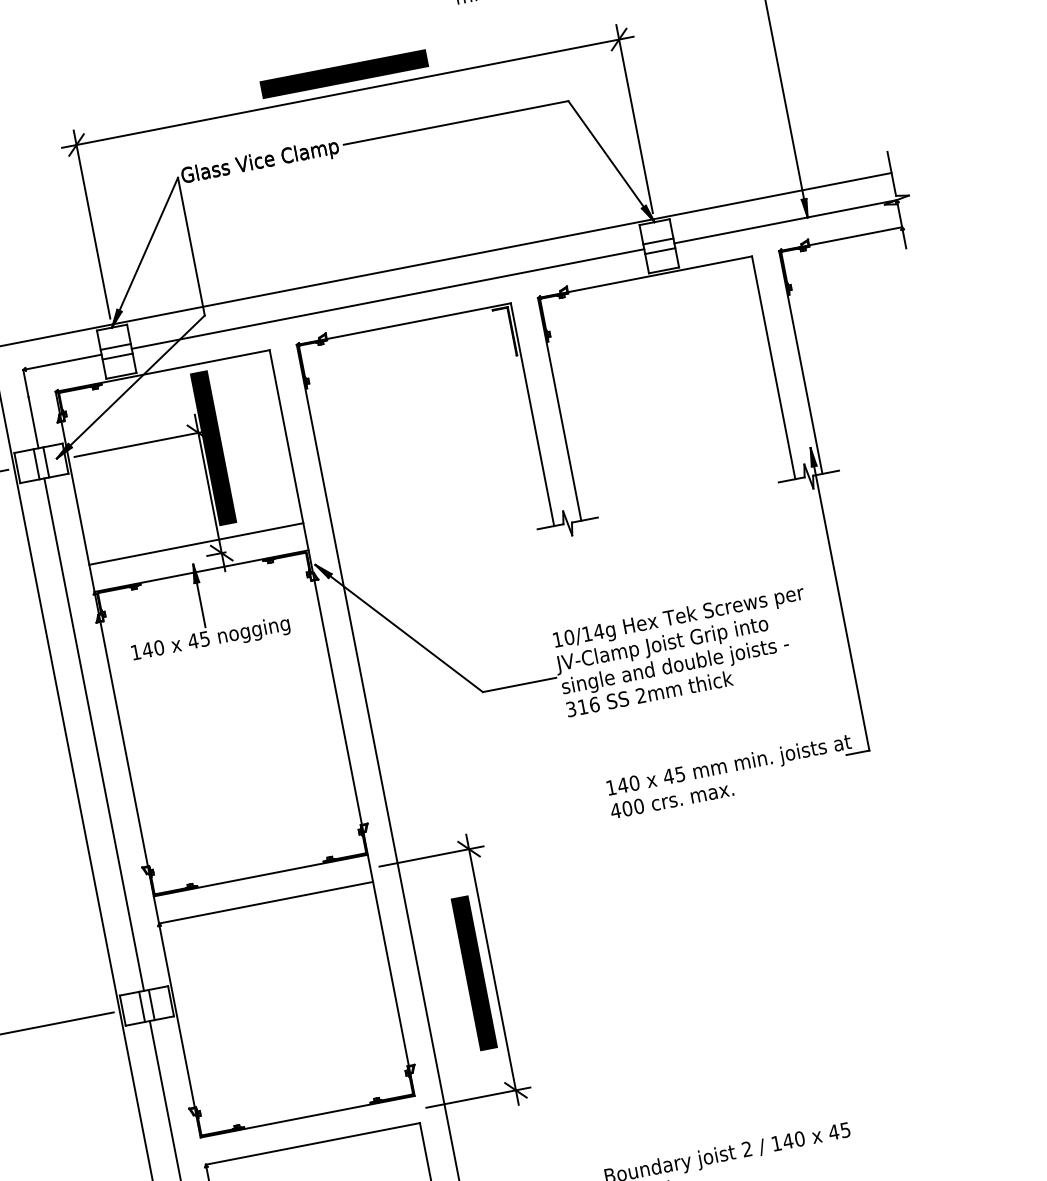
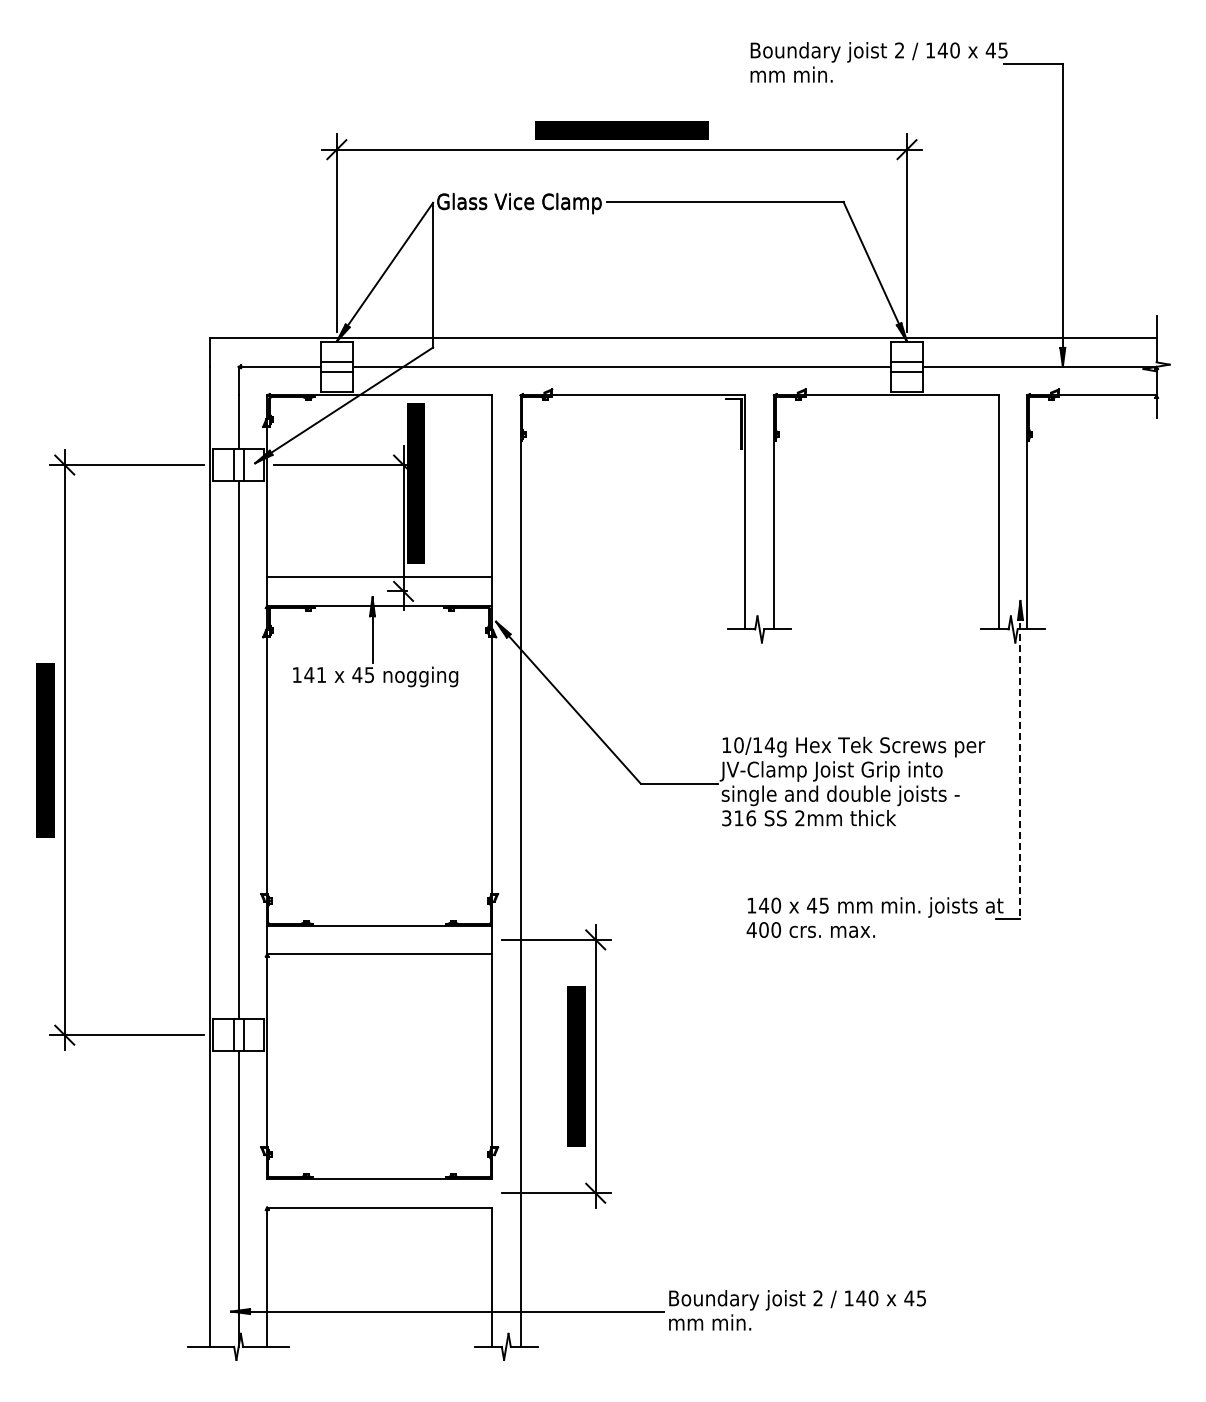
line: (839, 598) -> (1020, 759), solid -> dashed
text: (159, 648) -> (321, 675), 140 -> 141

